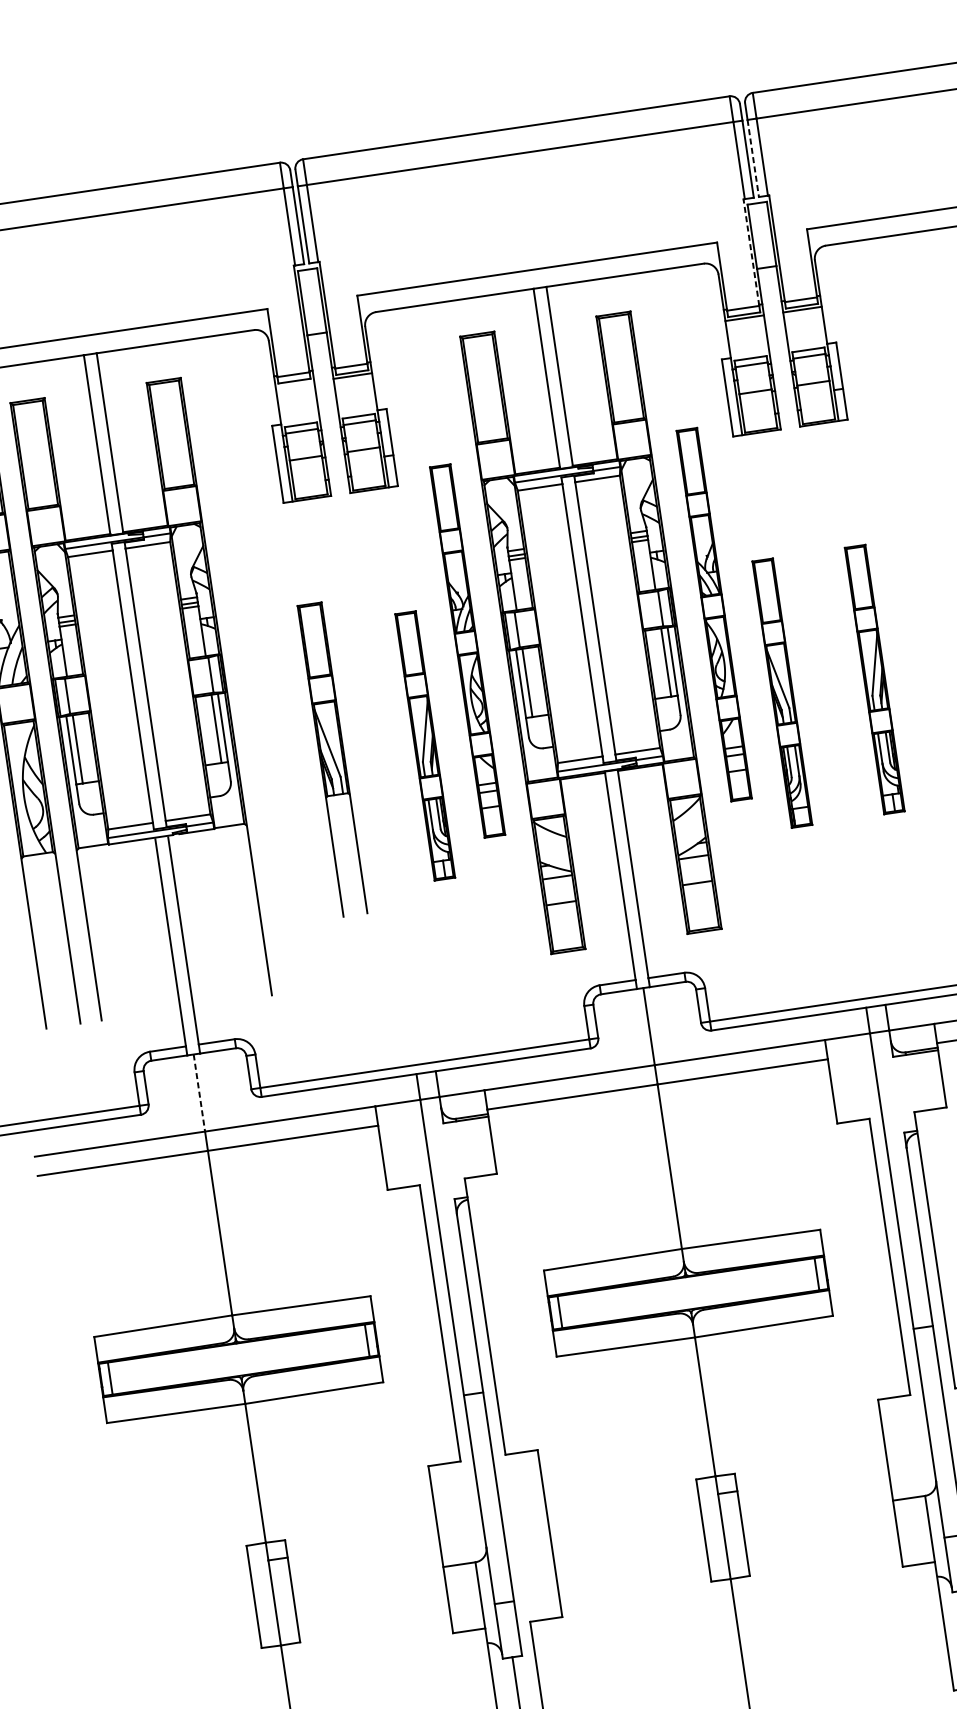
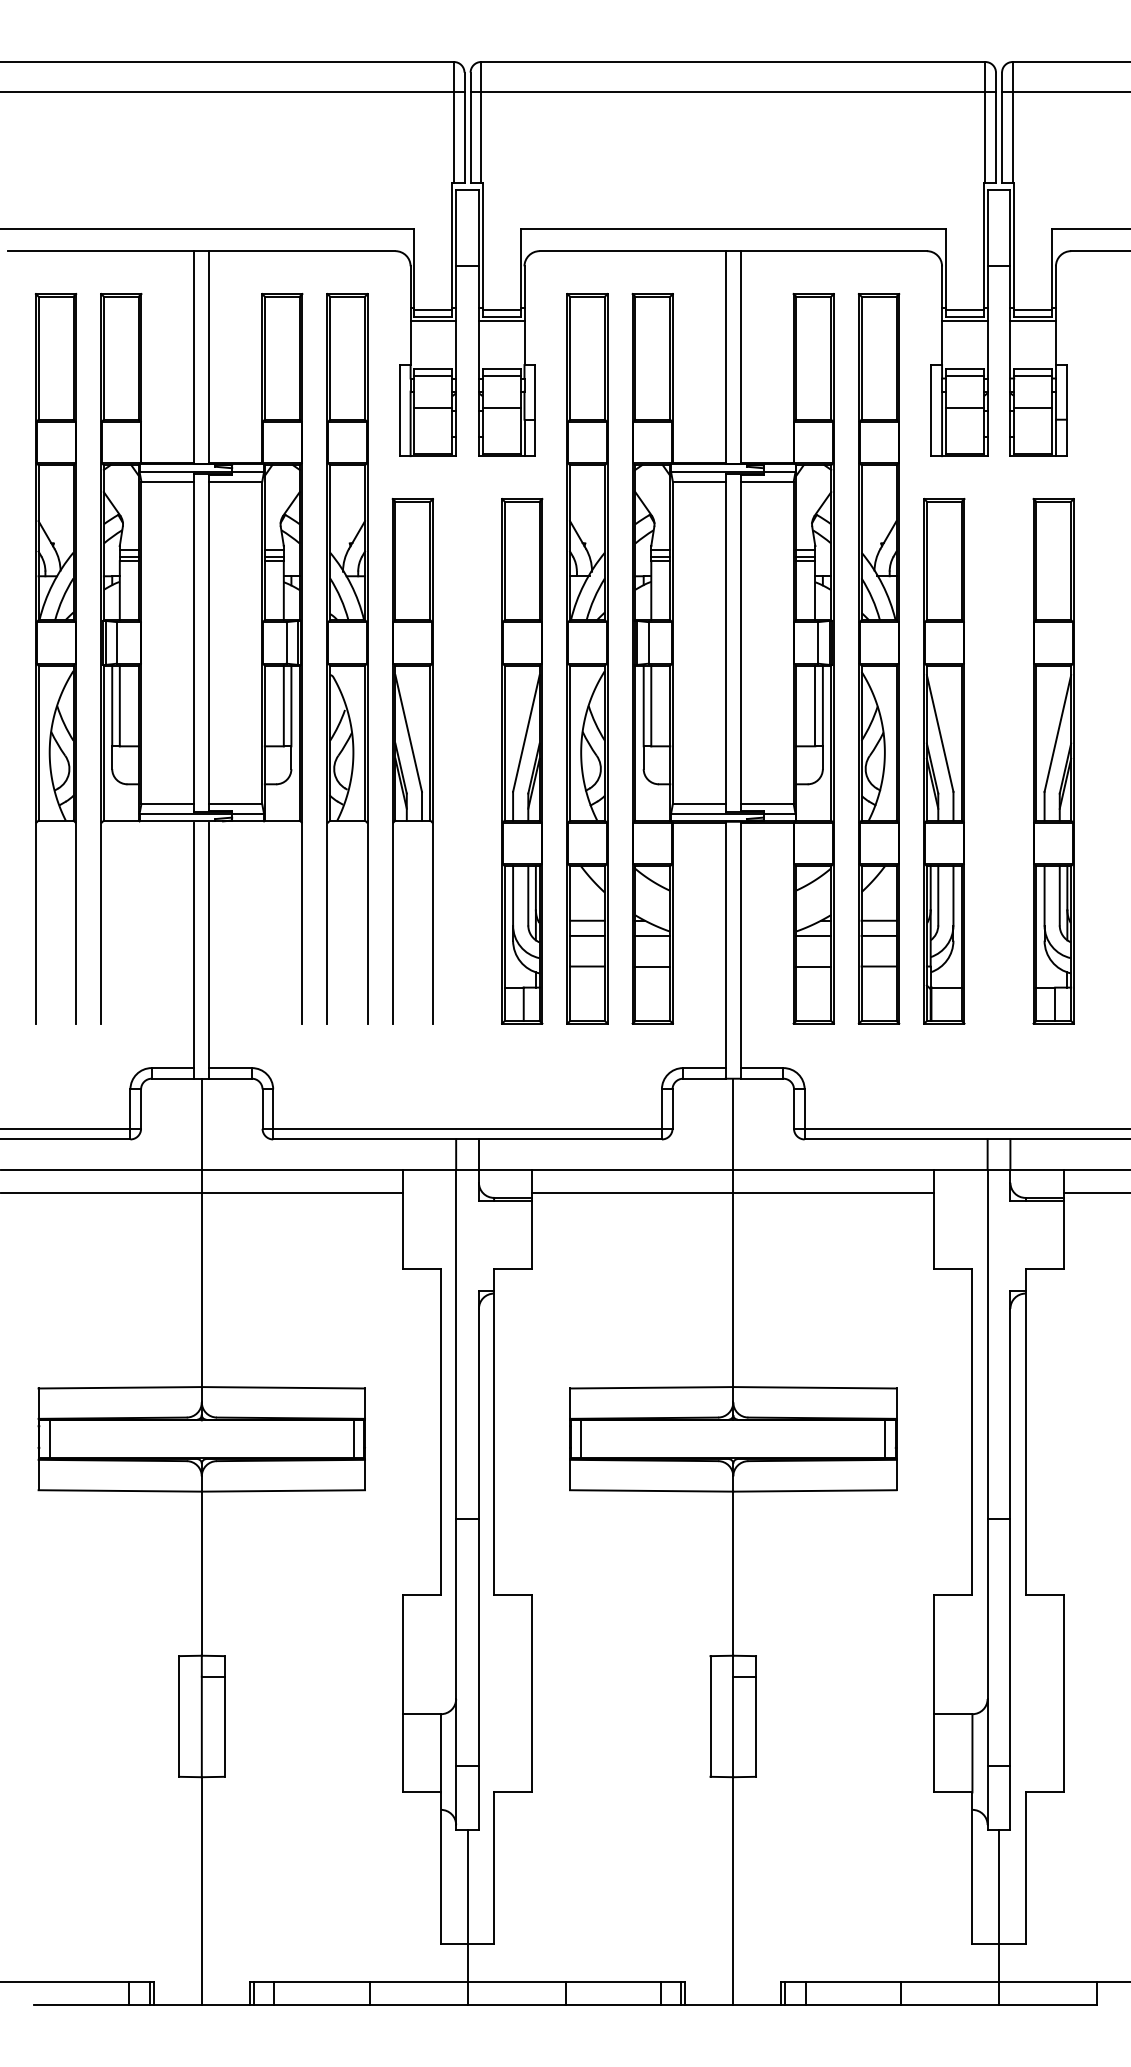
line: (753, 158) -> (1002, 137), dashed -> solid
line: (751, 252) -> (983, 246), dashed -> solid
line: (295, 384) -> (433, 321), added
part: (713, 614) -> (878, 658), size x1.67
part: (467, 650) -> (587, 658), size x1.67
part: (874, 679) -> (1053, 761), size x1.67
part: (264, 680) -> (347, 658), added
part: (782, 693) -> (944, 761), size x1.67
part: (425, 746) -> (522, 761), size x1.67
part: (332, 759) -> (412, 761), size x1.43
line: (199, 1093) -> (201, 1124), dashed -> solid

